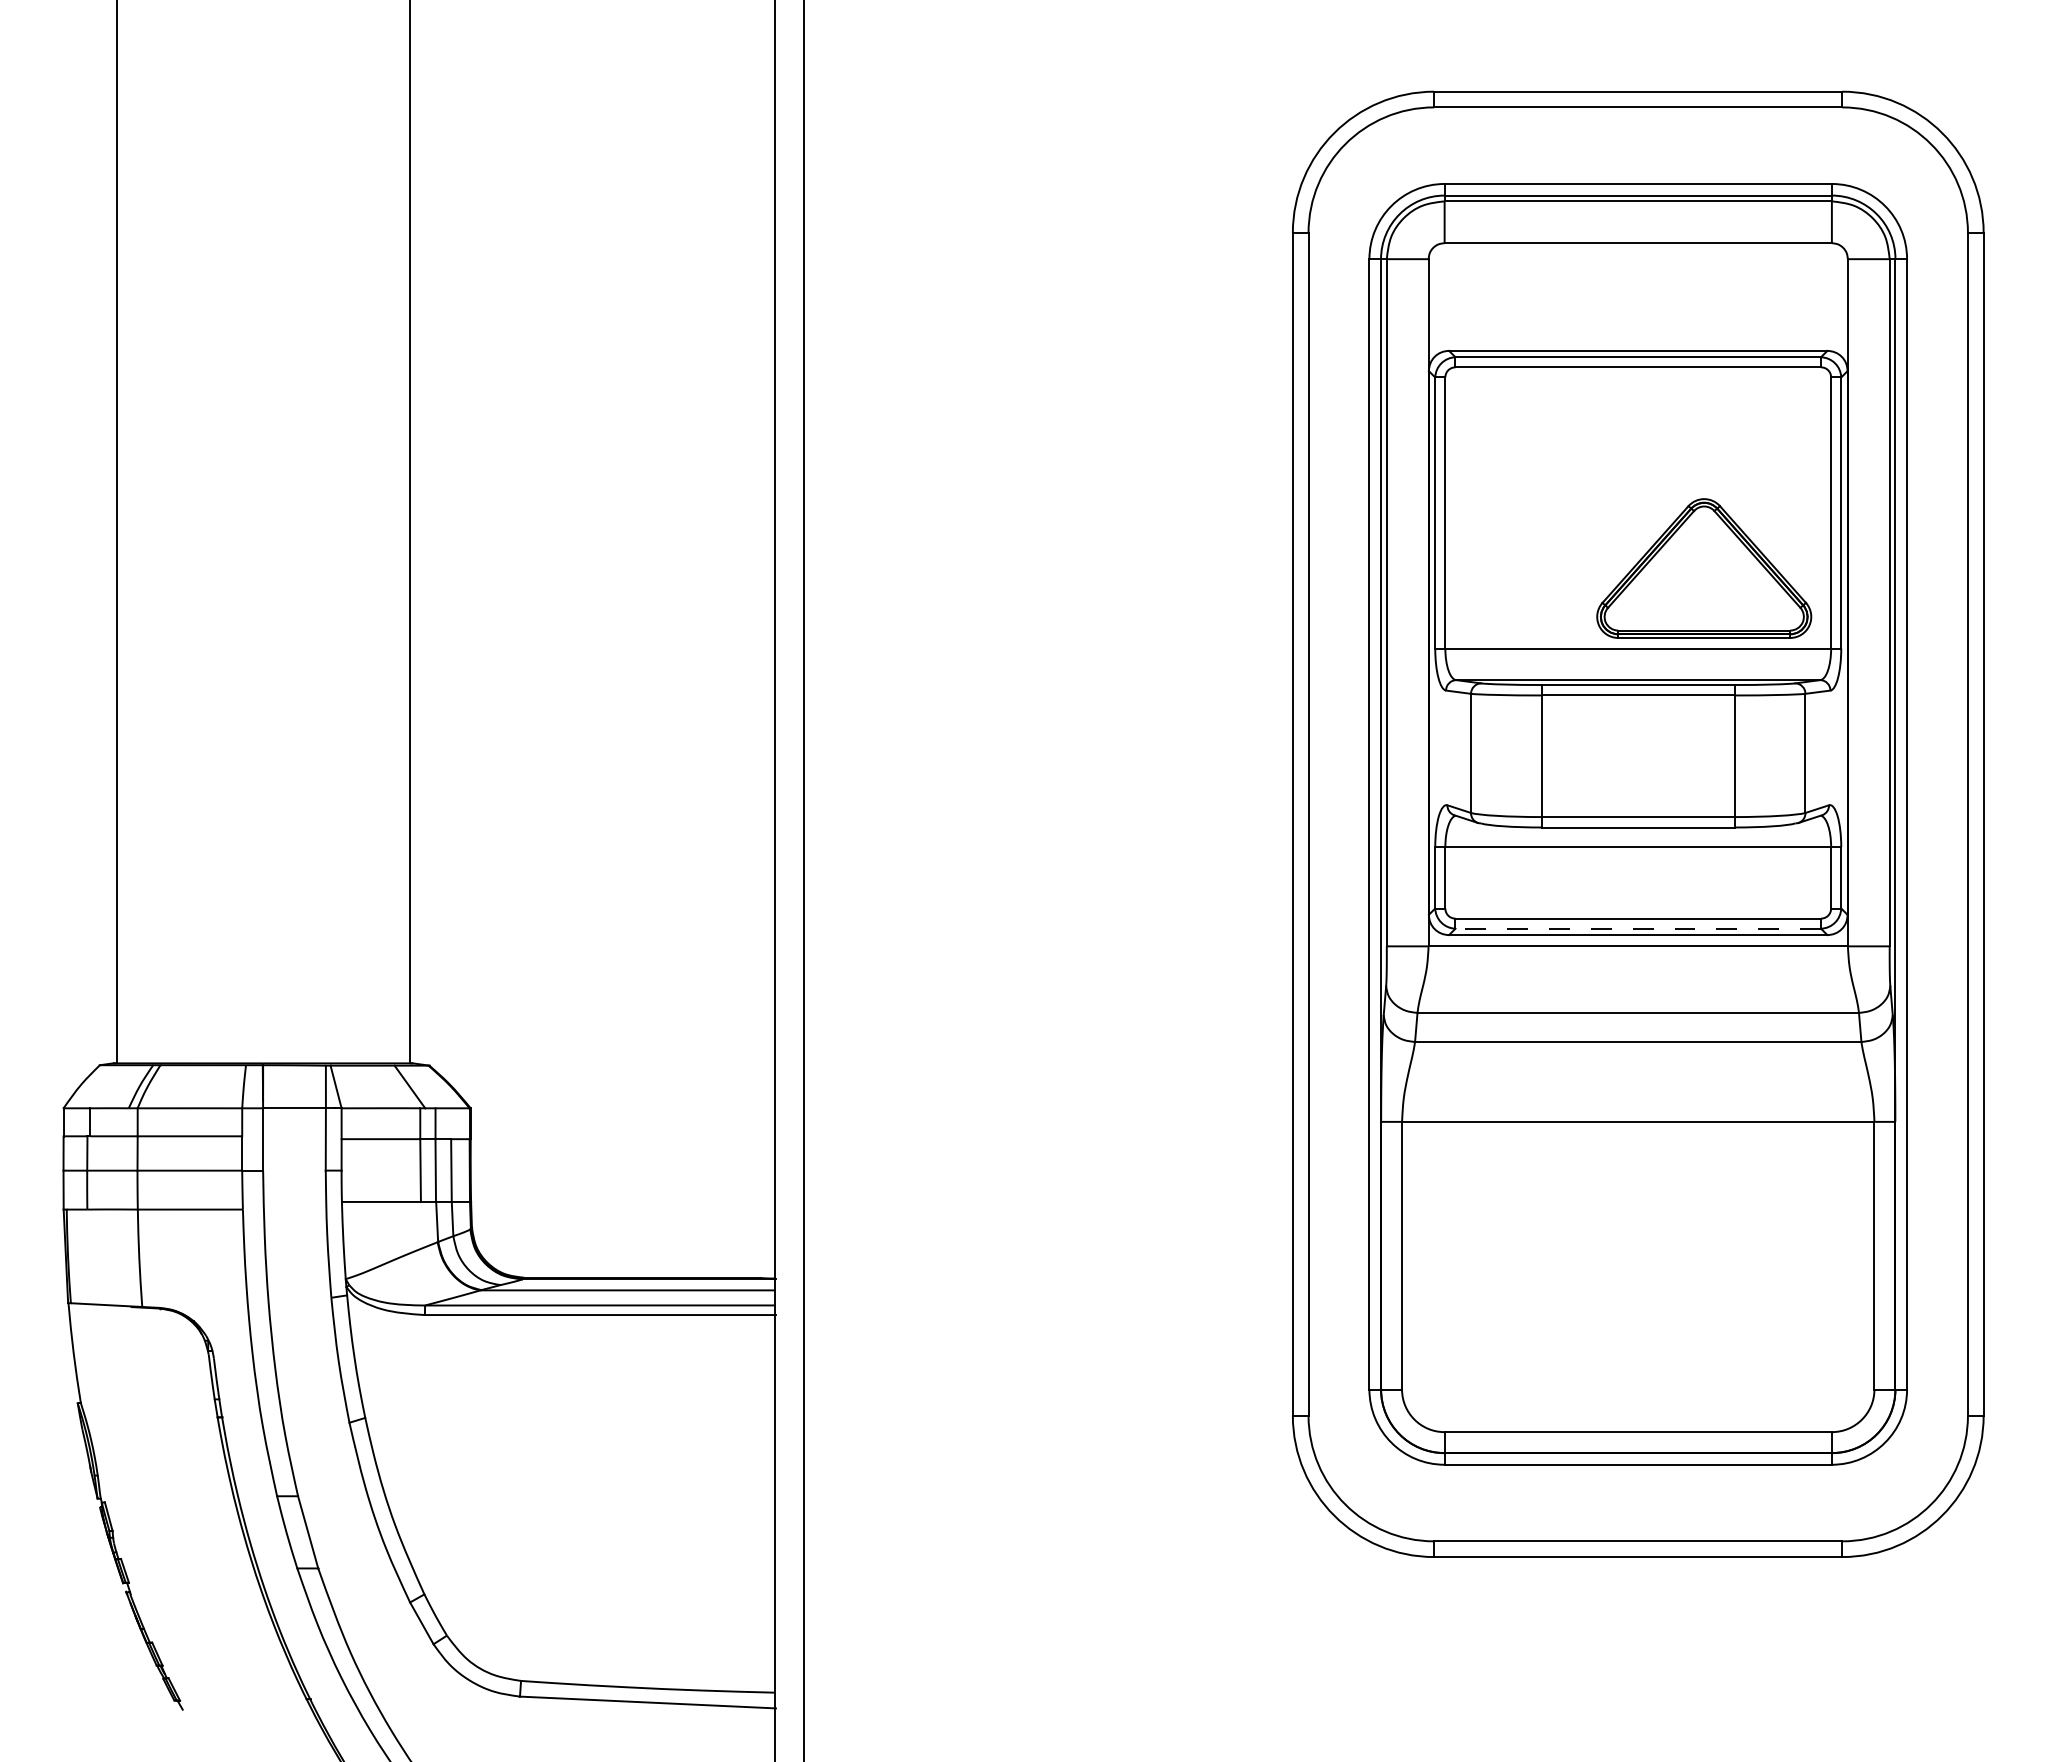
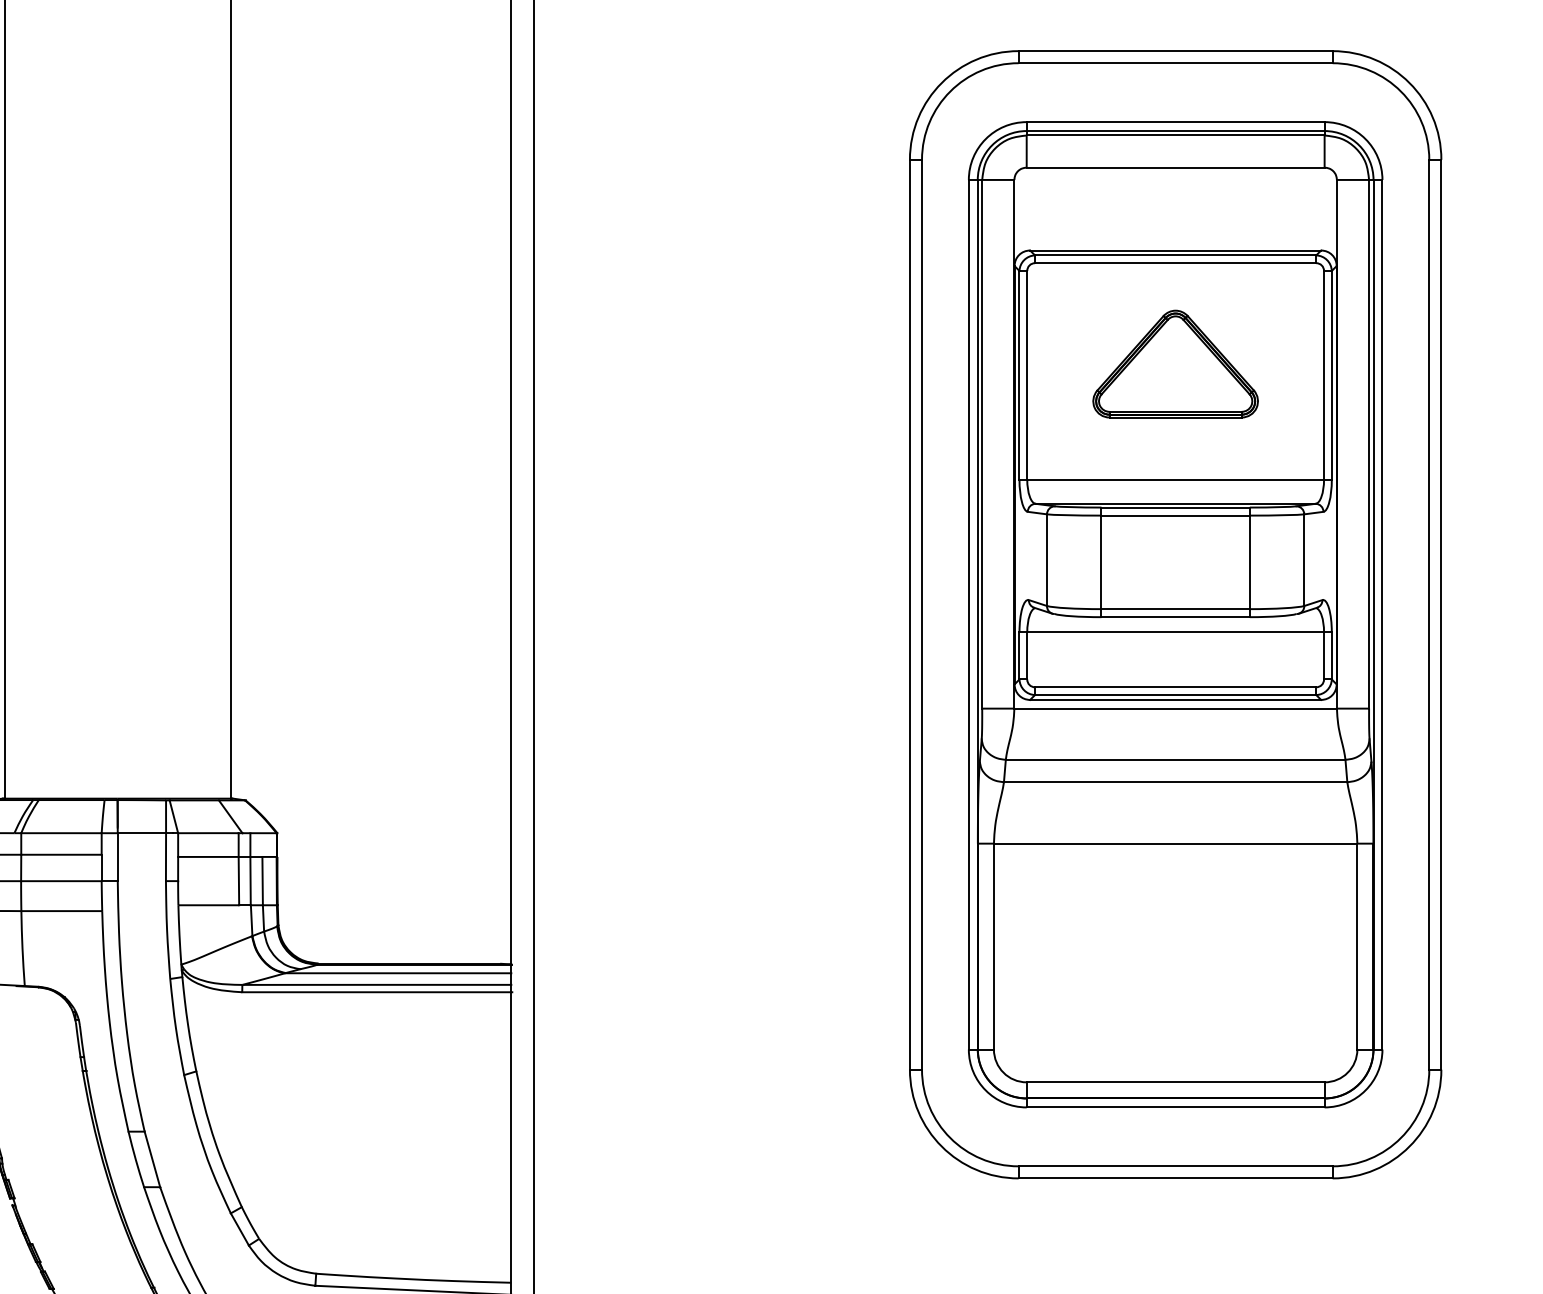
part: (1704, 568) -> (1175, 364), moved
line: (1638, 928) -> (1175, 694), dashed -> solid

